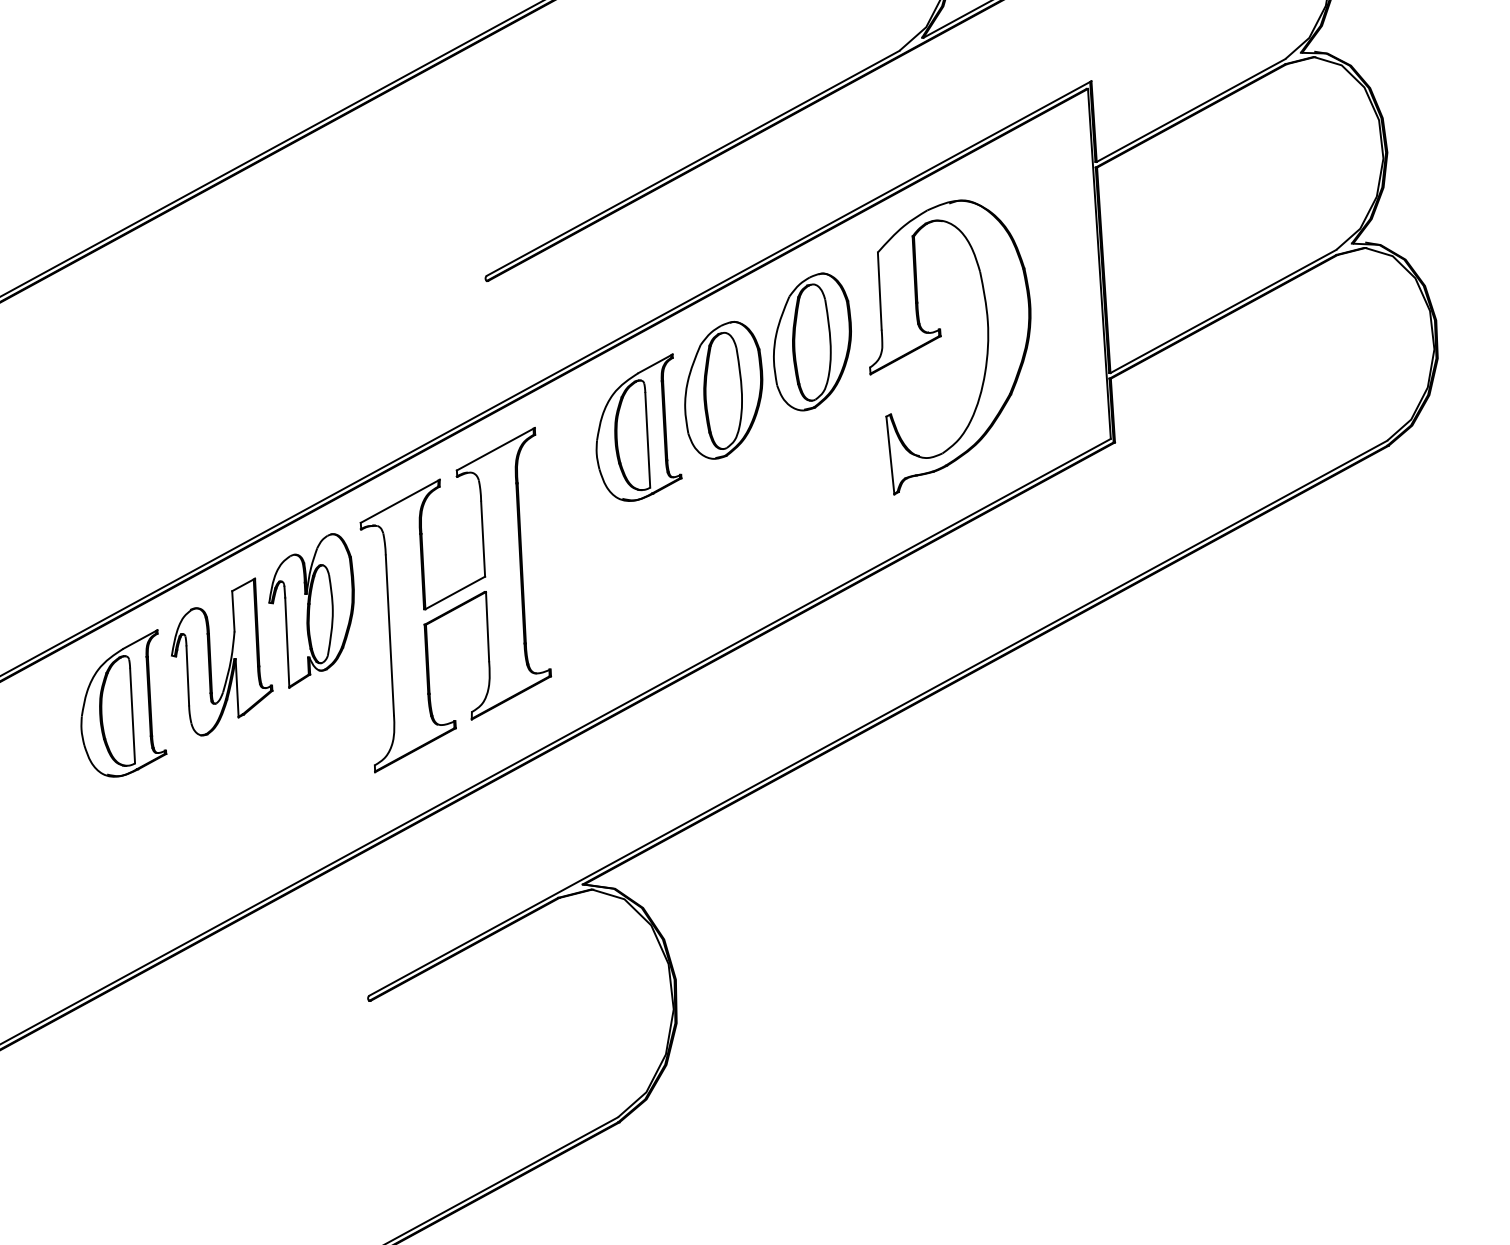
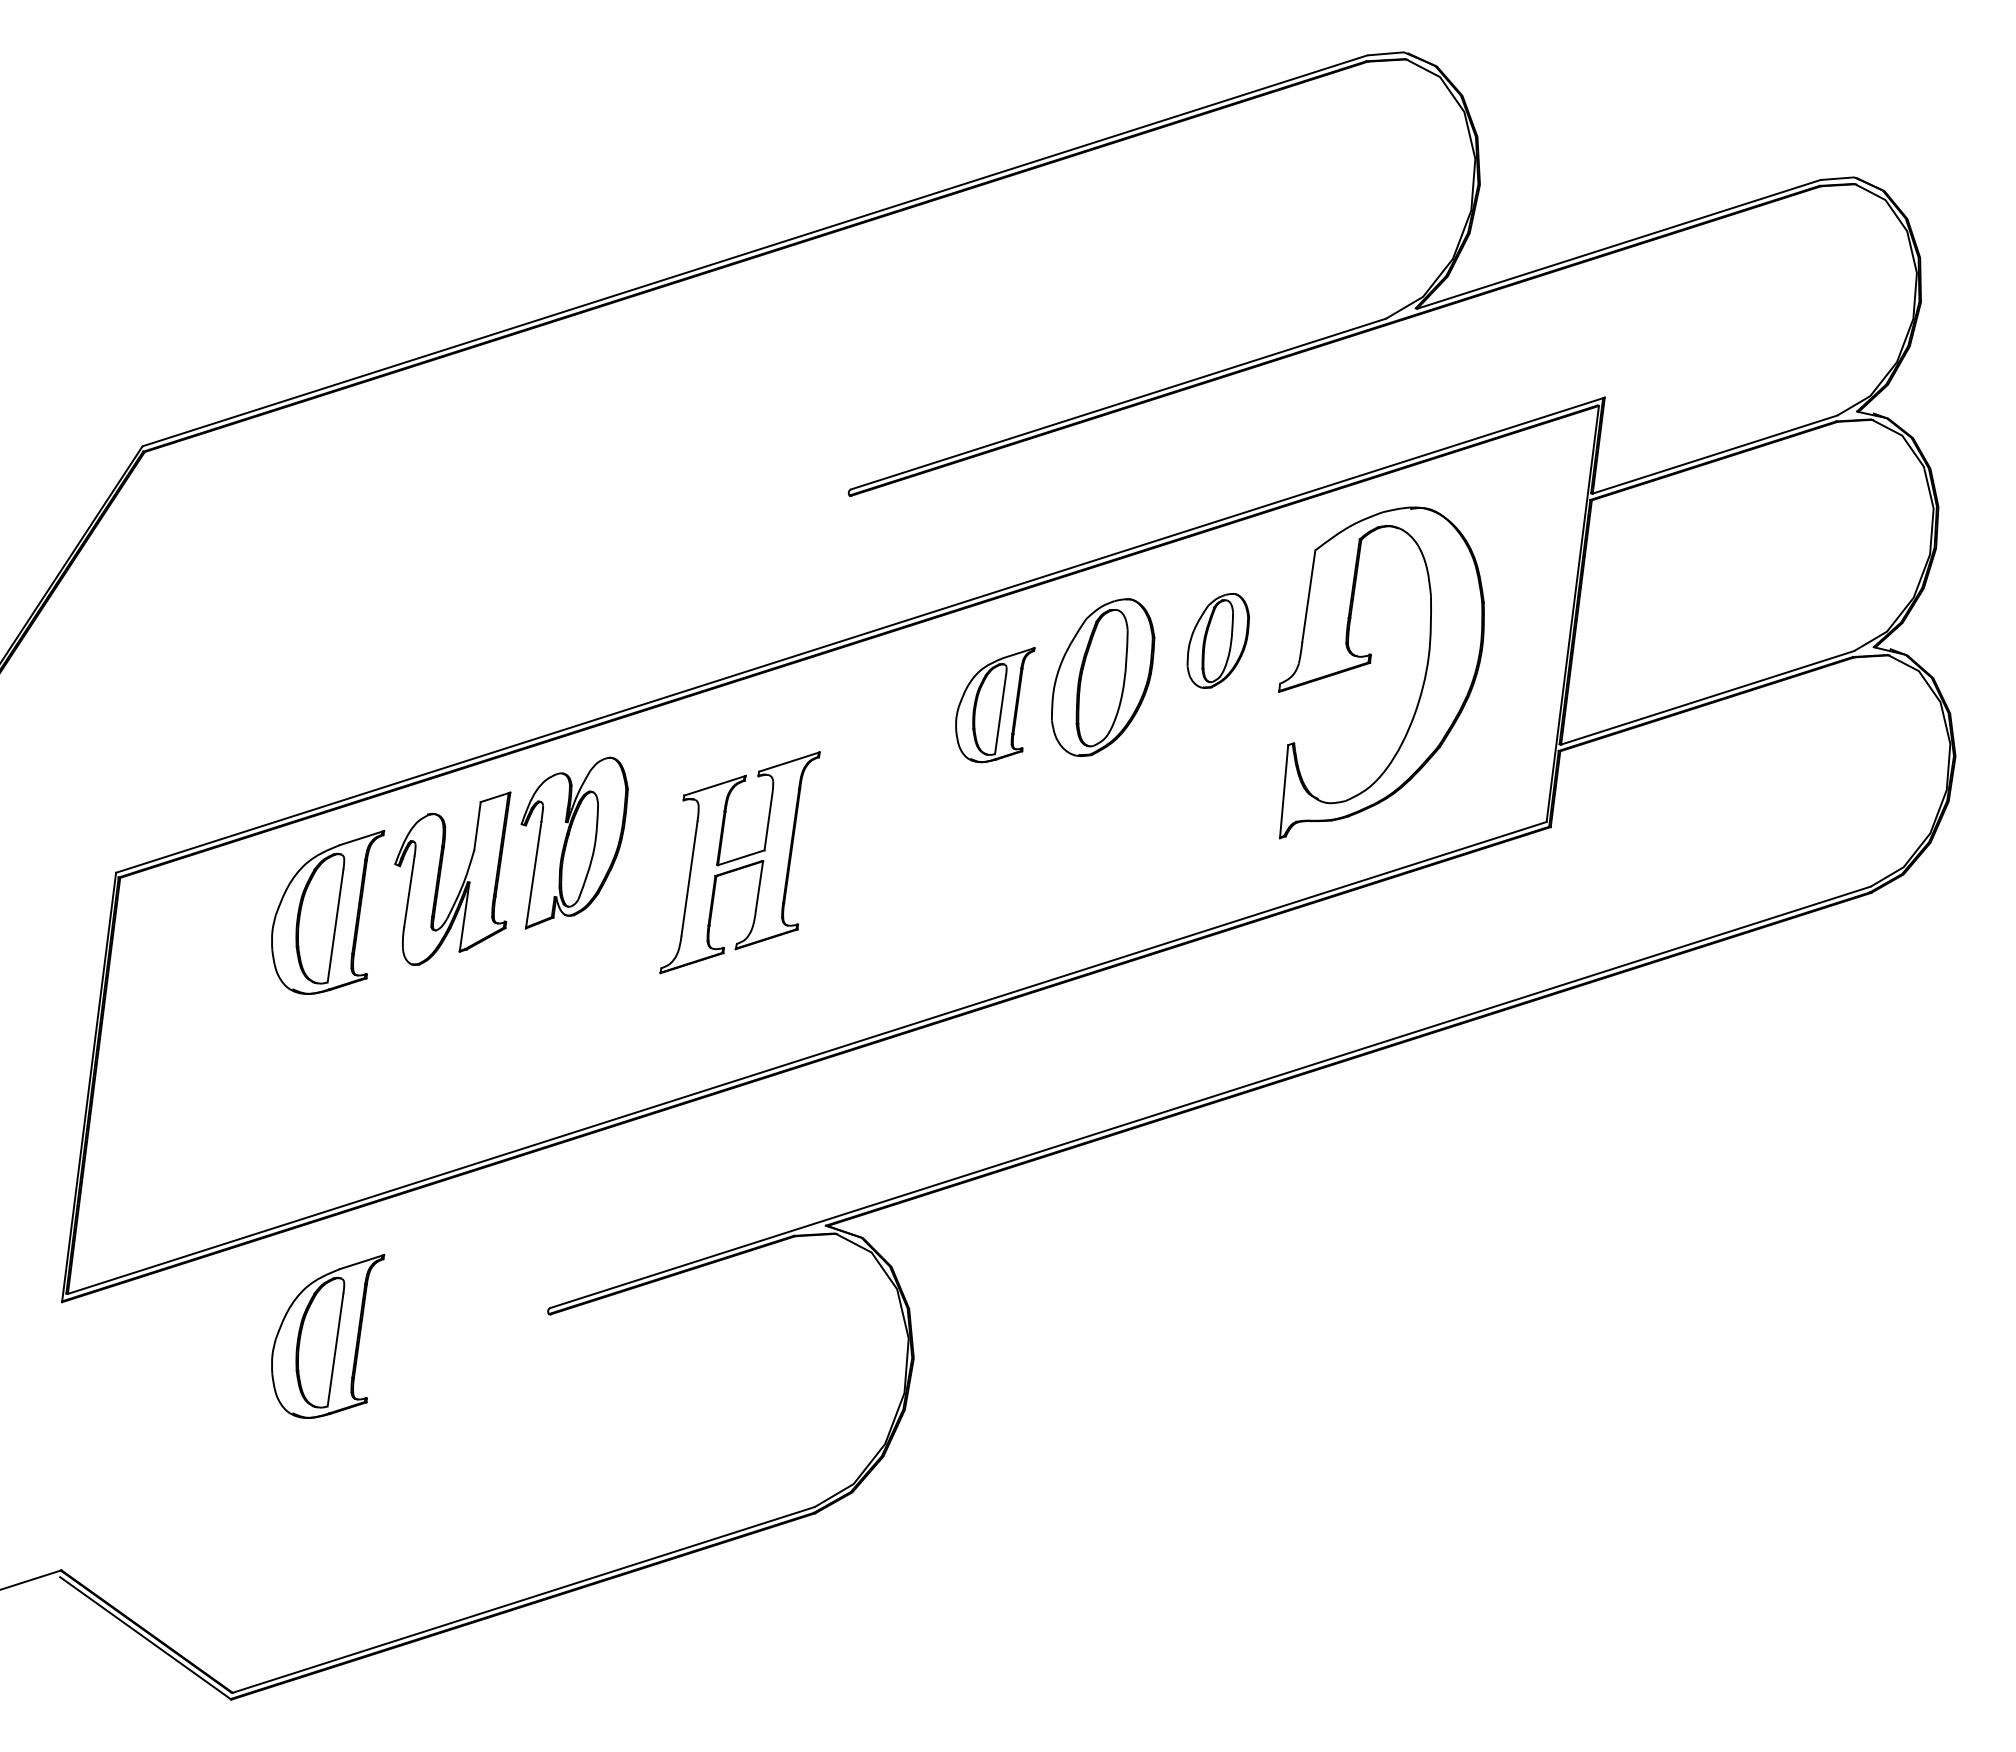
part: (812, 341) -> (1218, 640), size x0.6
part: (639, 429) -> (995, 704), size x0.7
part: (454, 599) -> (739, 862), size x0.6
part: (191, 1054) -> (328, 1336), added

